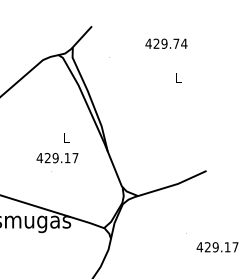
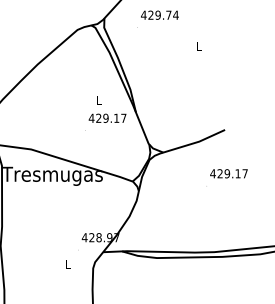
text: (166, 42) -> (159, 14), moved
text: (57, 157) -> (107, 117), moved
text: (217, 246) -> (228, 173), moved

